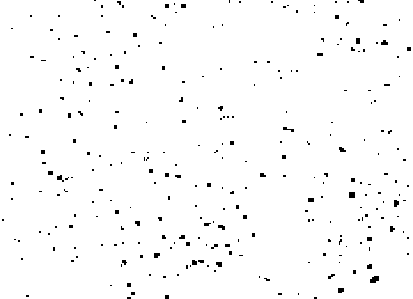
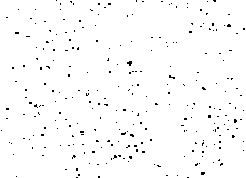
part: (37, 57) -> (22, 34), size x1.6
part: (225, 111) -> (134, 66), size x1.6
part: (365, 273) -> (217, 162), size x0.6

